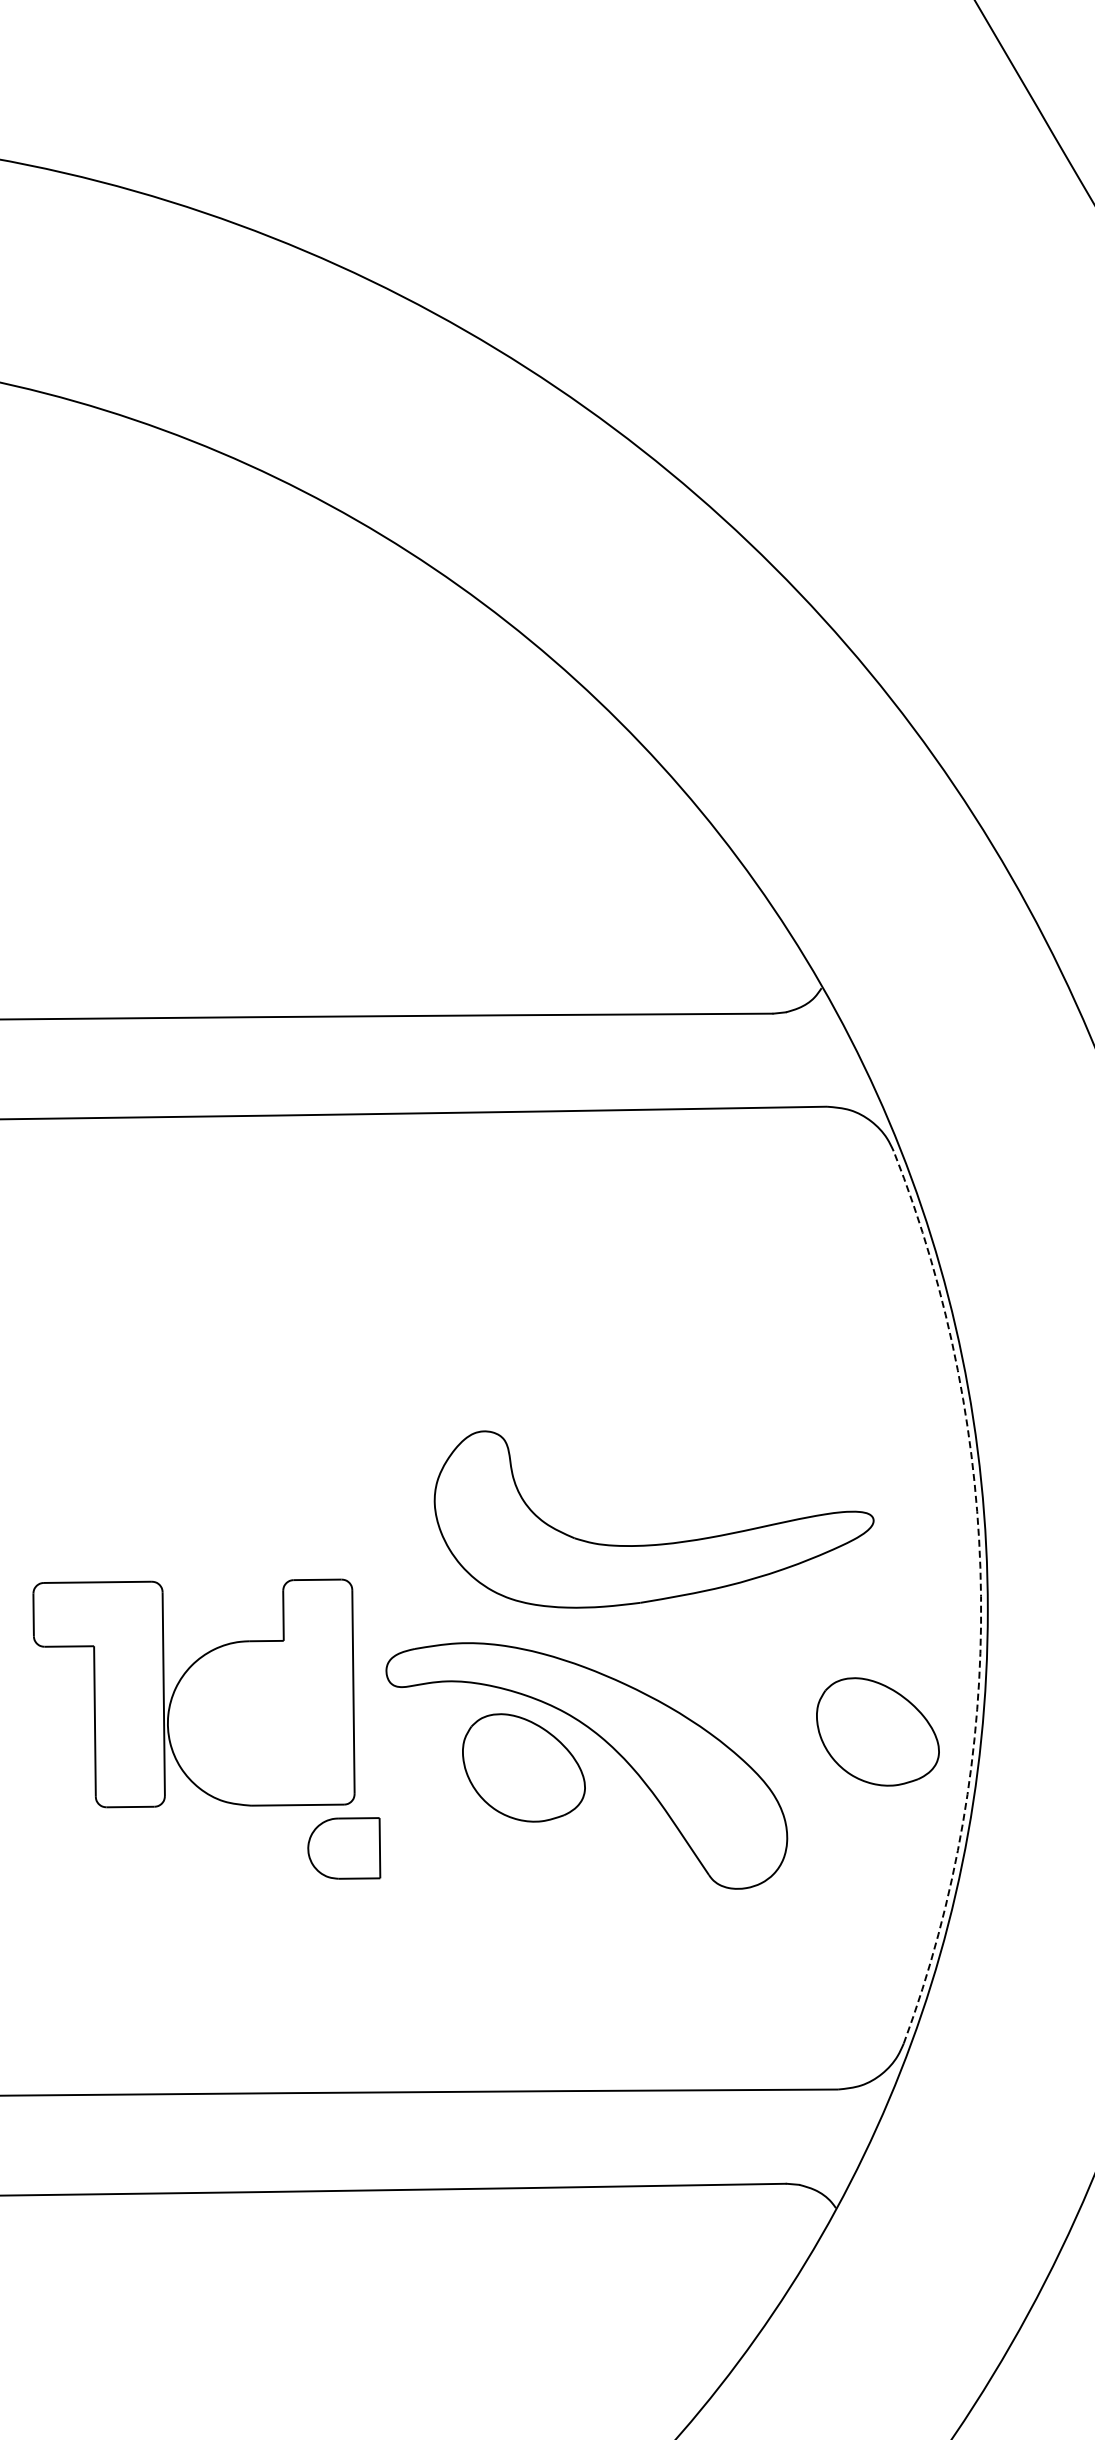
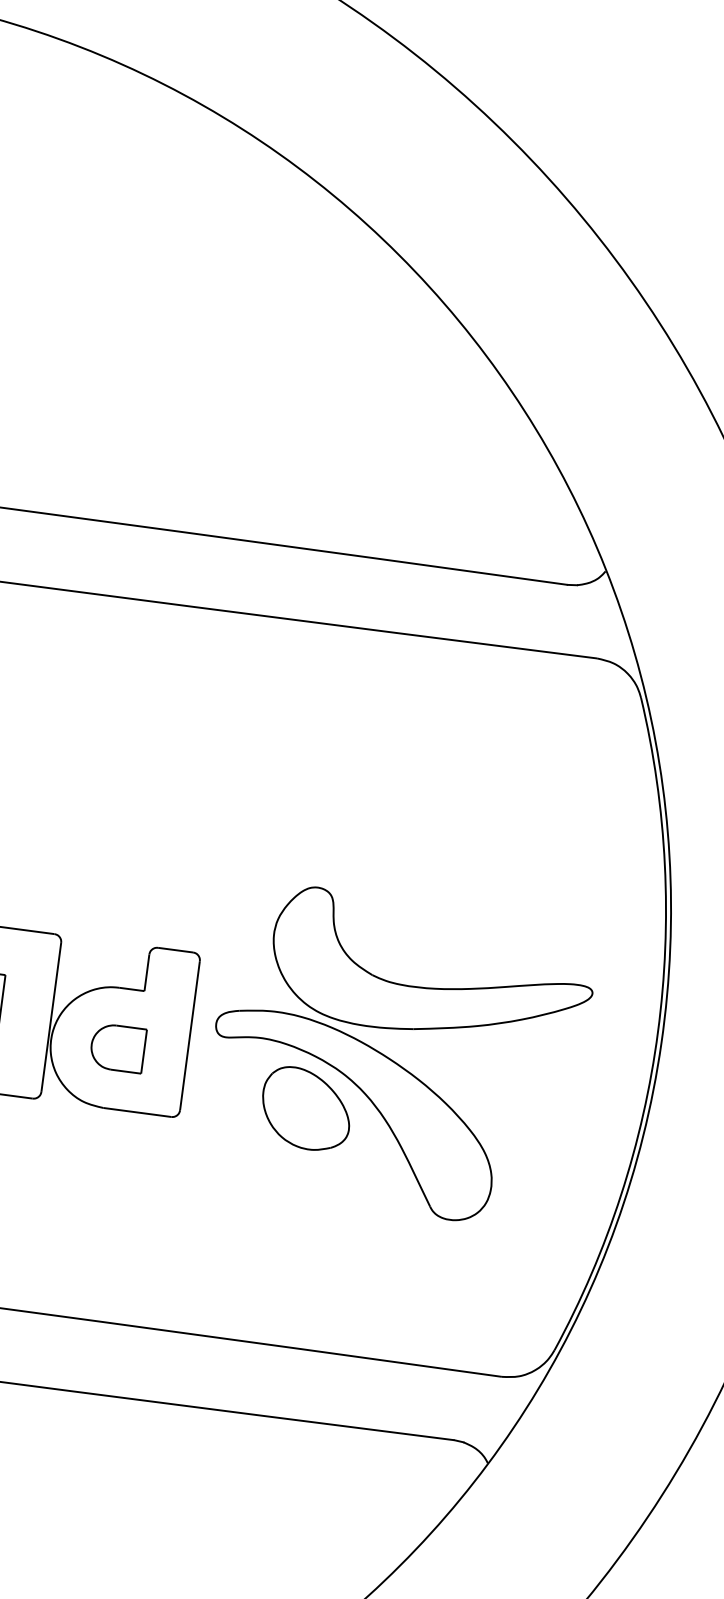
part: (657, 1543) -> (432, 987), moved
arc: (981, 1596) -> (658, 1032), dashed -> solid
part: (877, 1731) -> (568, 1119), removed
part: (344, 1848) -> (118, 1048), moved

